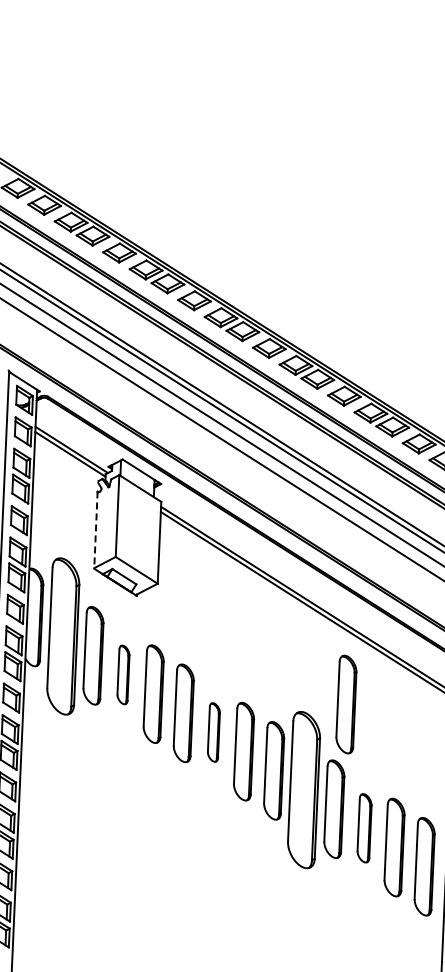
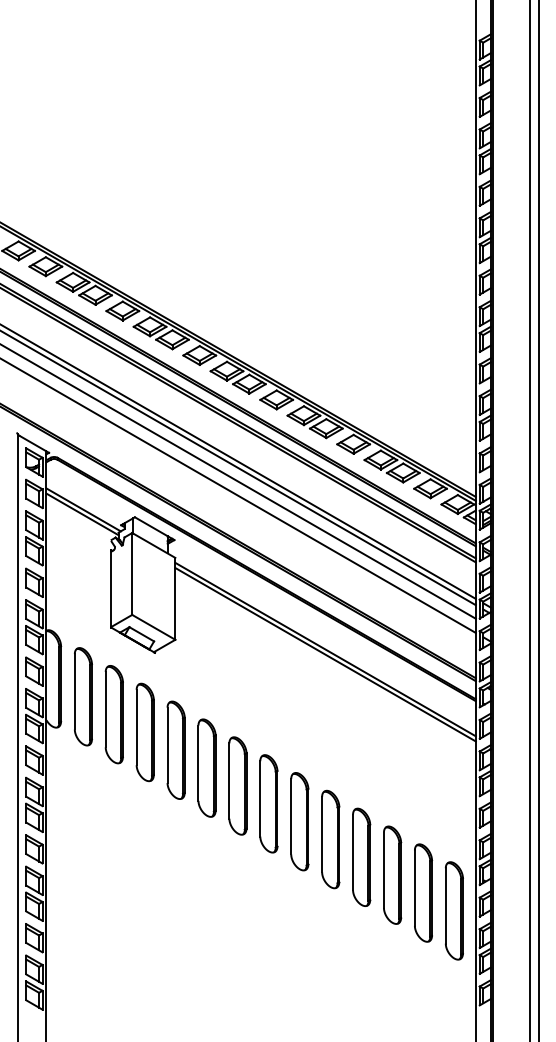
line: (96, 529) -> (111, 588), dashed -> solid
part: (63, 636) -> (83, 696), size x0.62
part: (122, 674) -> (144, 732), size x1.67
part: (345, 703) -> (368, 751), removed
part: (213, 731) -> (237, 785), size x1.67
part: (304, 789) -> (330, 839), size x0.62
part: (364, 827) -> (392, 874), size x1.43

